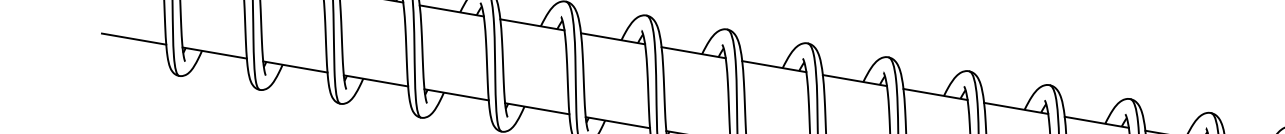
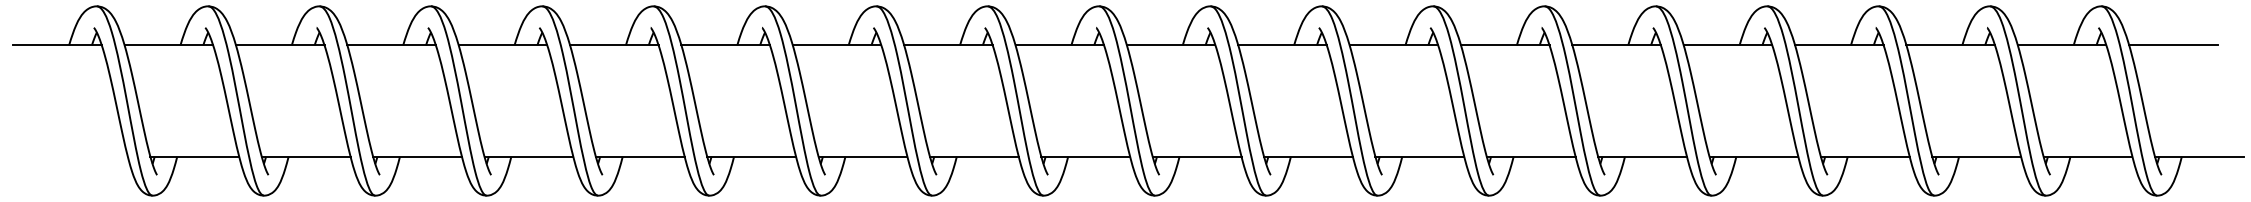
line: (134, 38) -> (83, 156), removed

